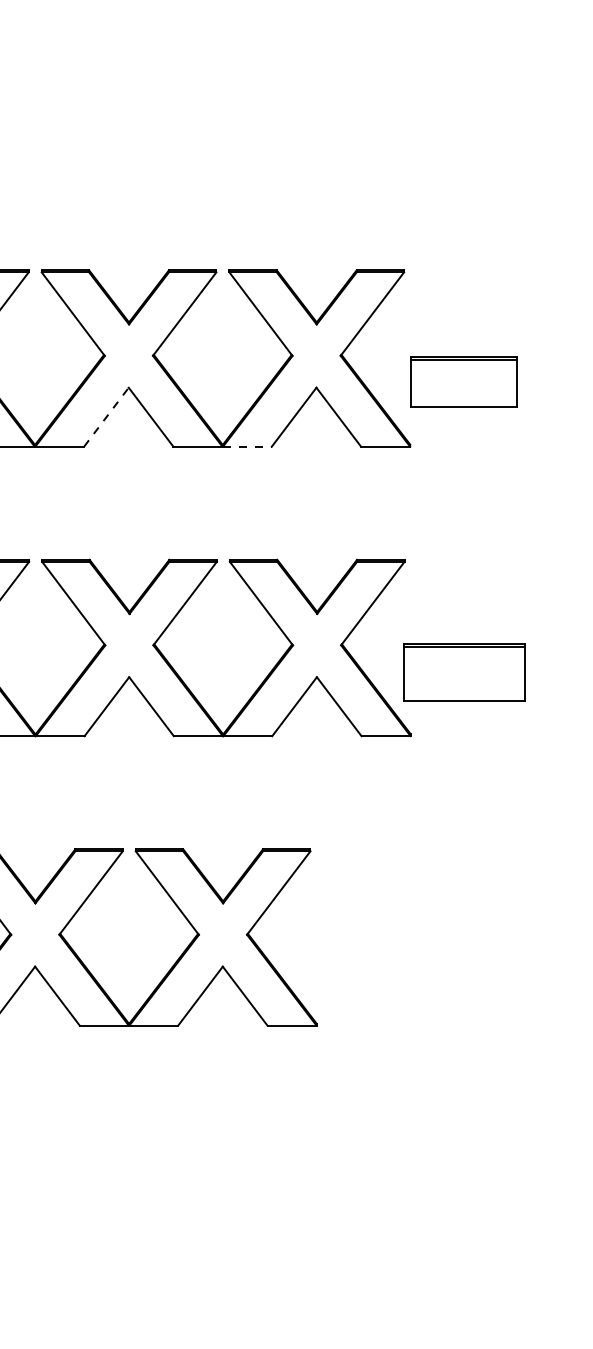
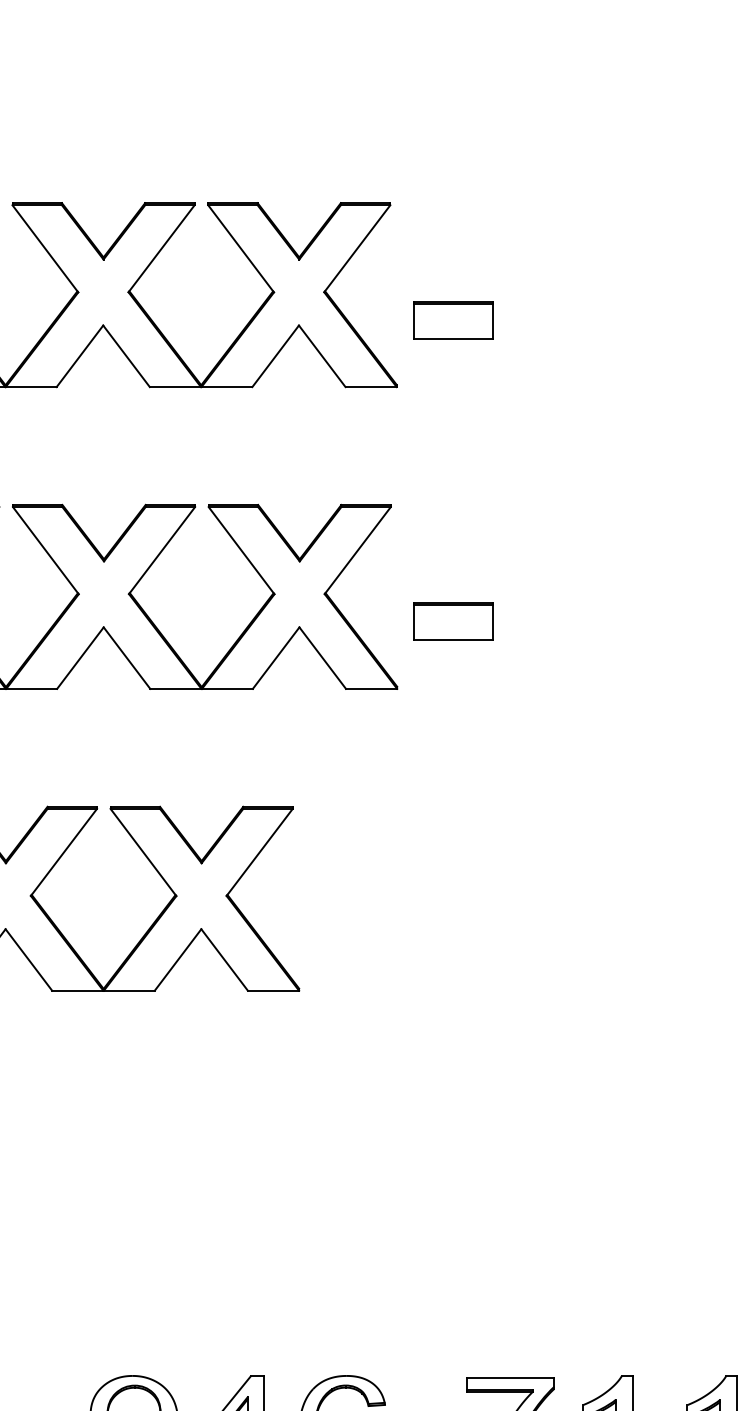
part: (464, 382) -> (453, 320), size x0.71
line: (105, 417) -> (79, 356), dashed -> solid
line: (247, 447) -> (227, 387), dashed -> solid
part: (464, 671) -> (453, 621), size x0.62

